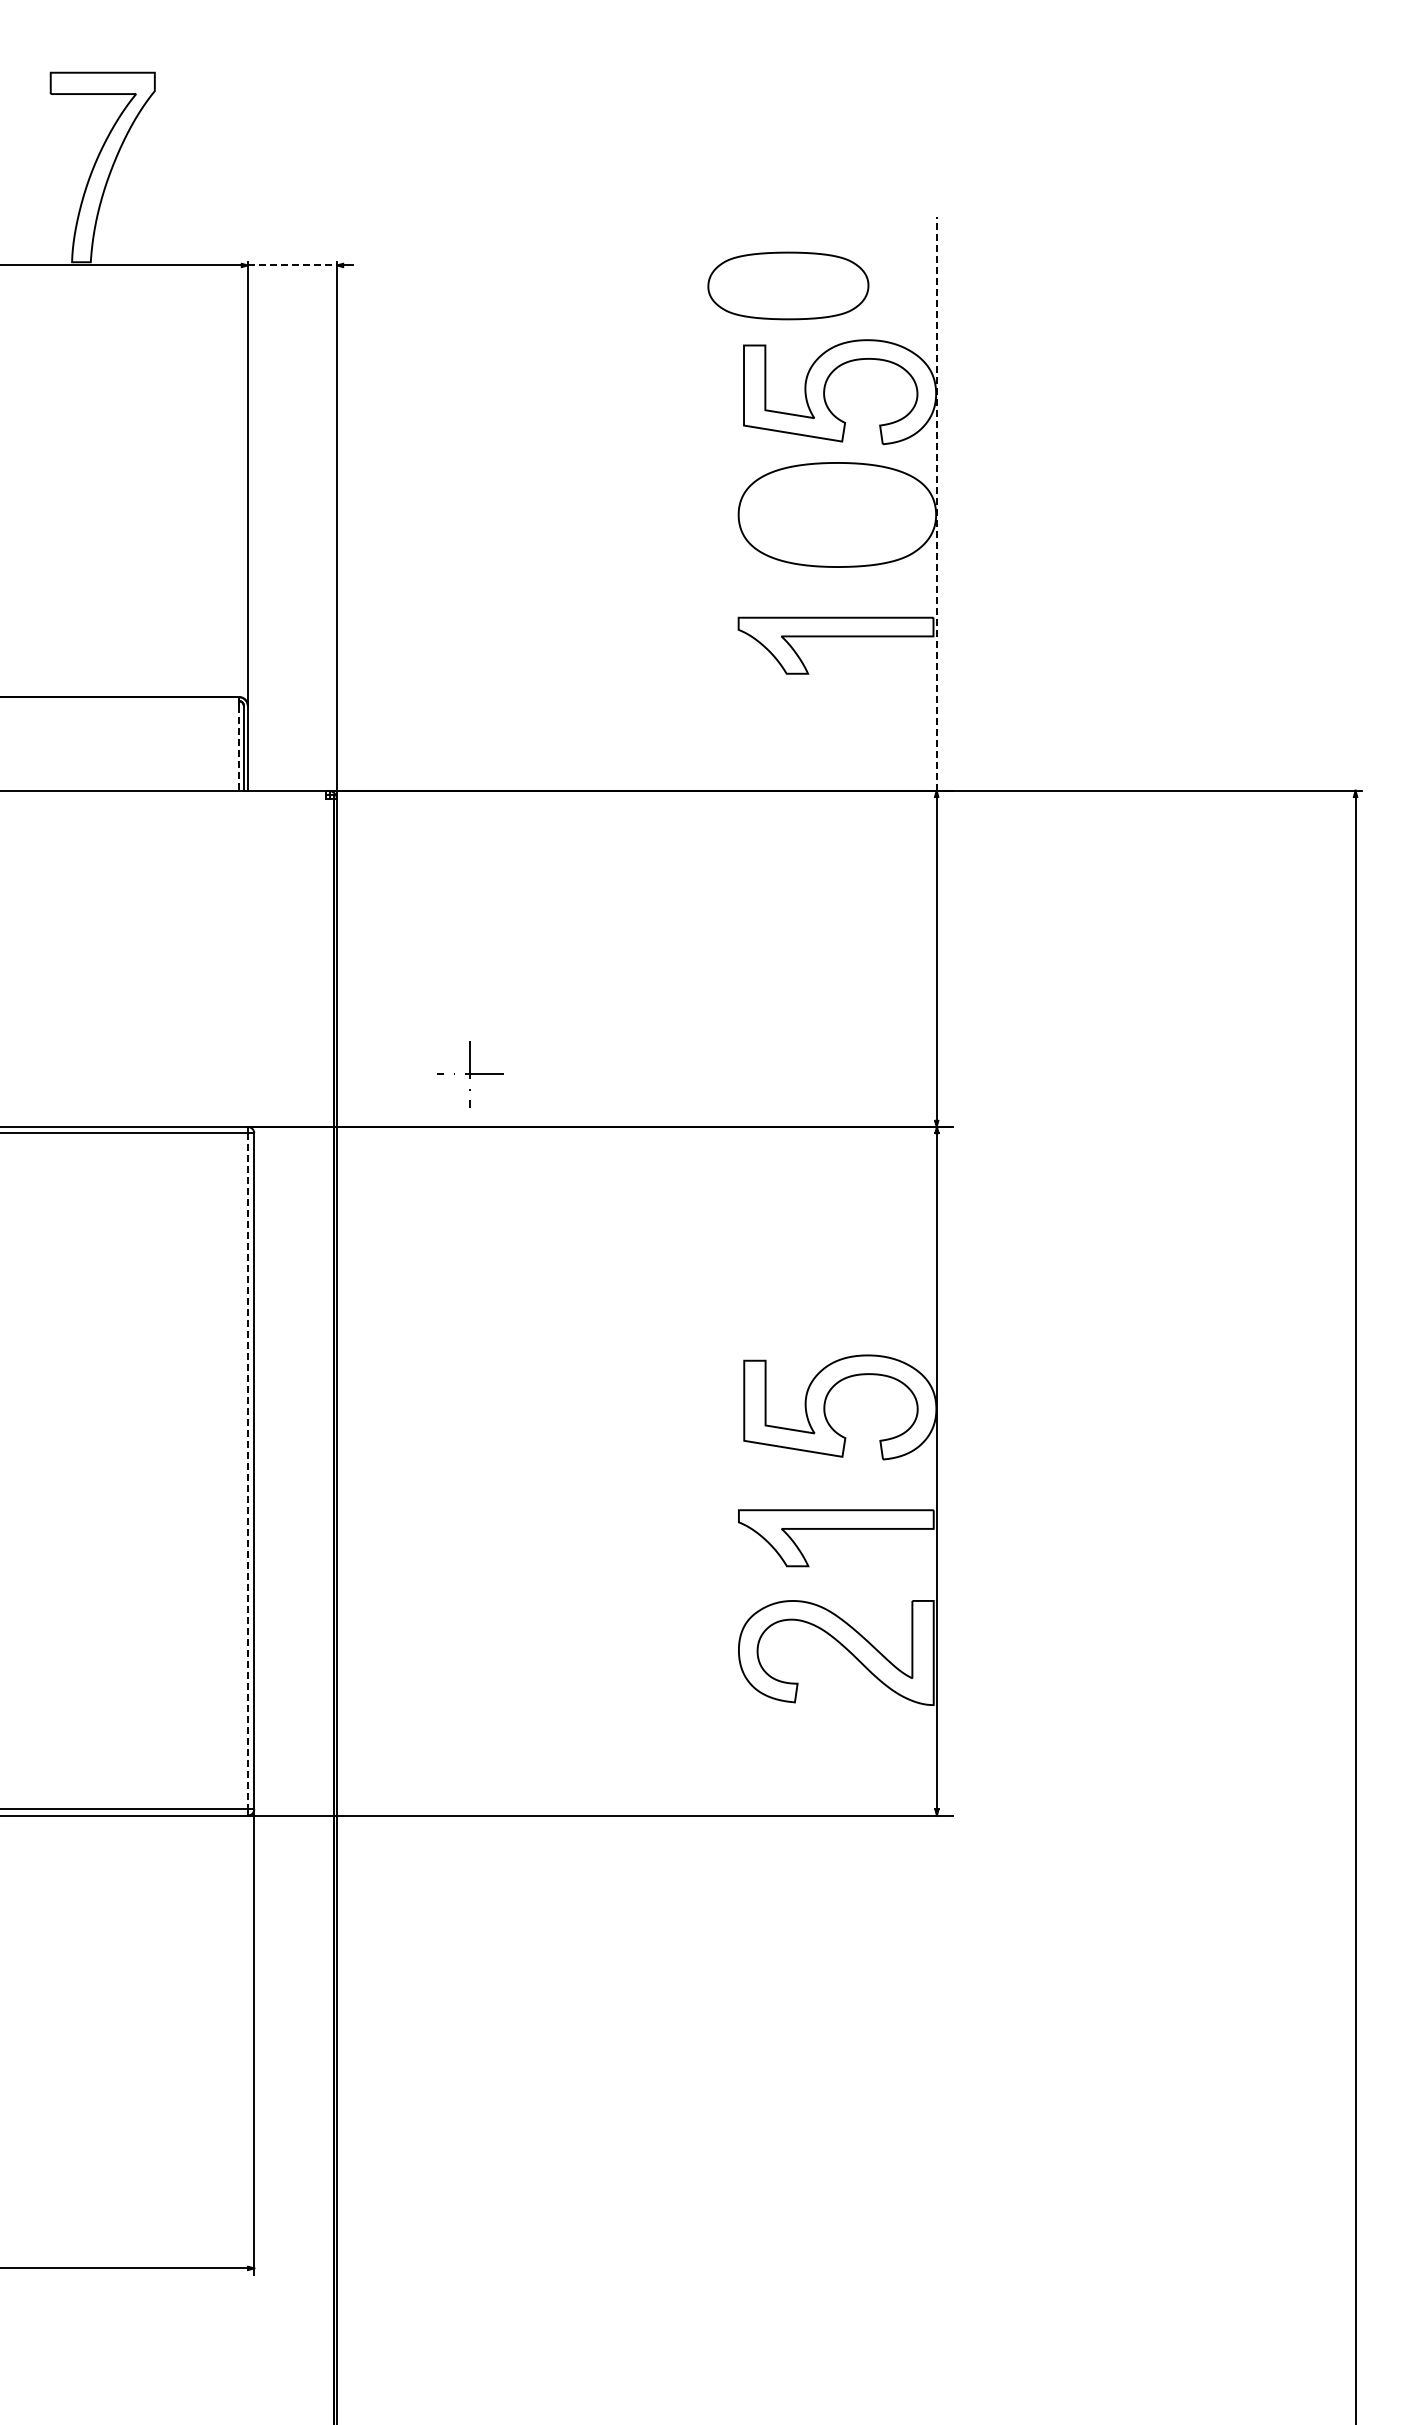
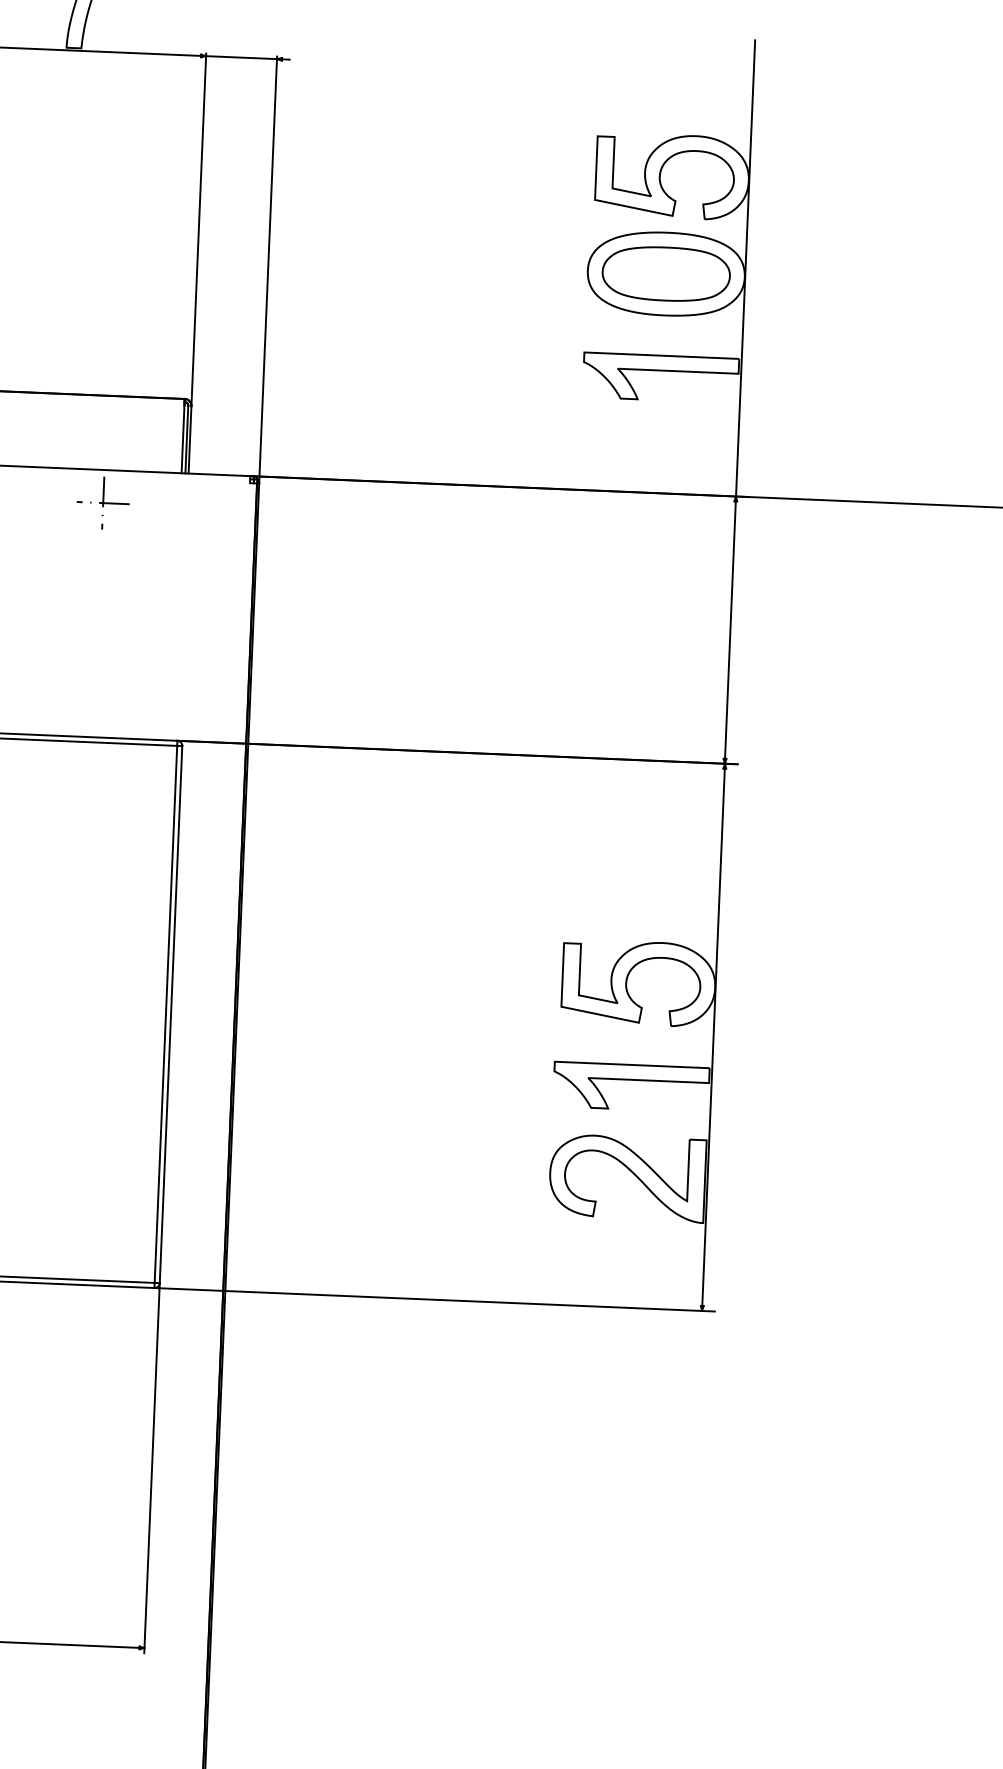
line: (292, 265) -> (241, 57), dashed -> solid
part: (788, 285) -> (666, 273), moved
line: (936, 503) -> (745, 268), dashed -> solid
line: (239, 748) -> (183, 439), dashed -> solid
part: (469, 1074) -> (102, 503), moved
line: (247, 1471) -> (165, 1014), dashed -> solid

